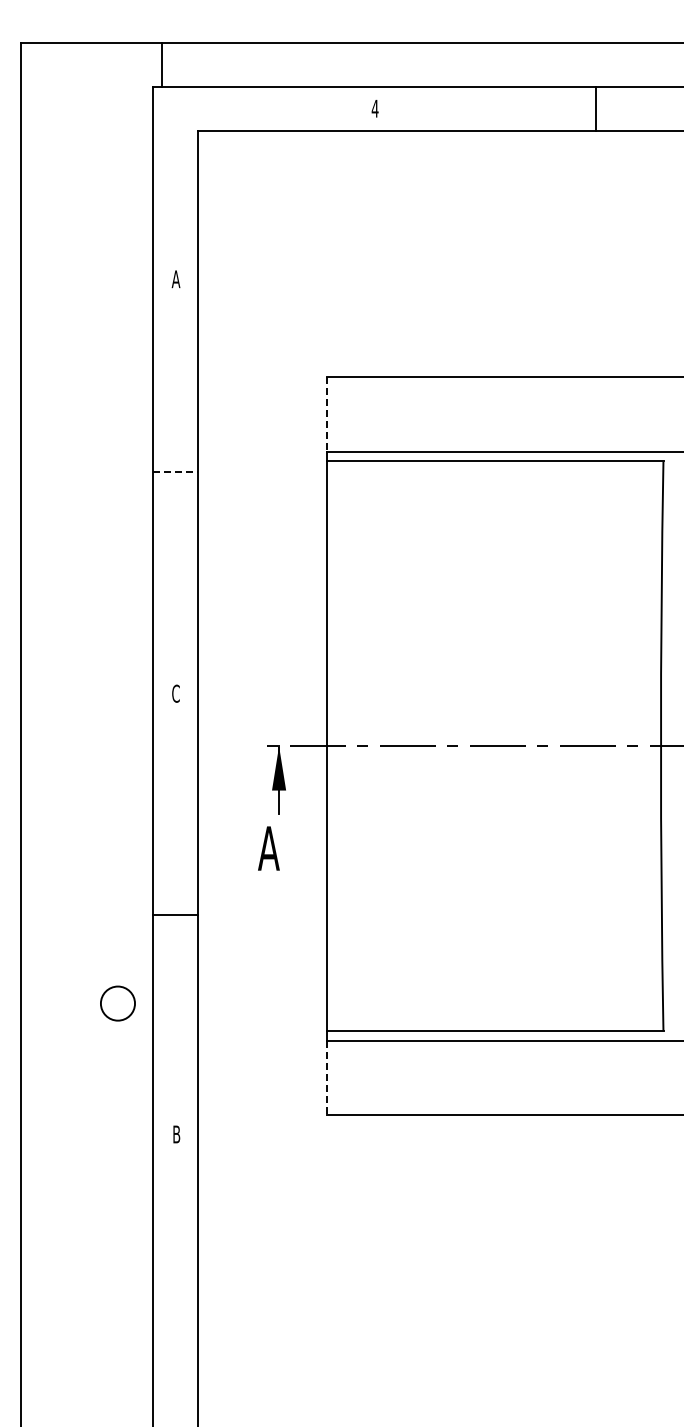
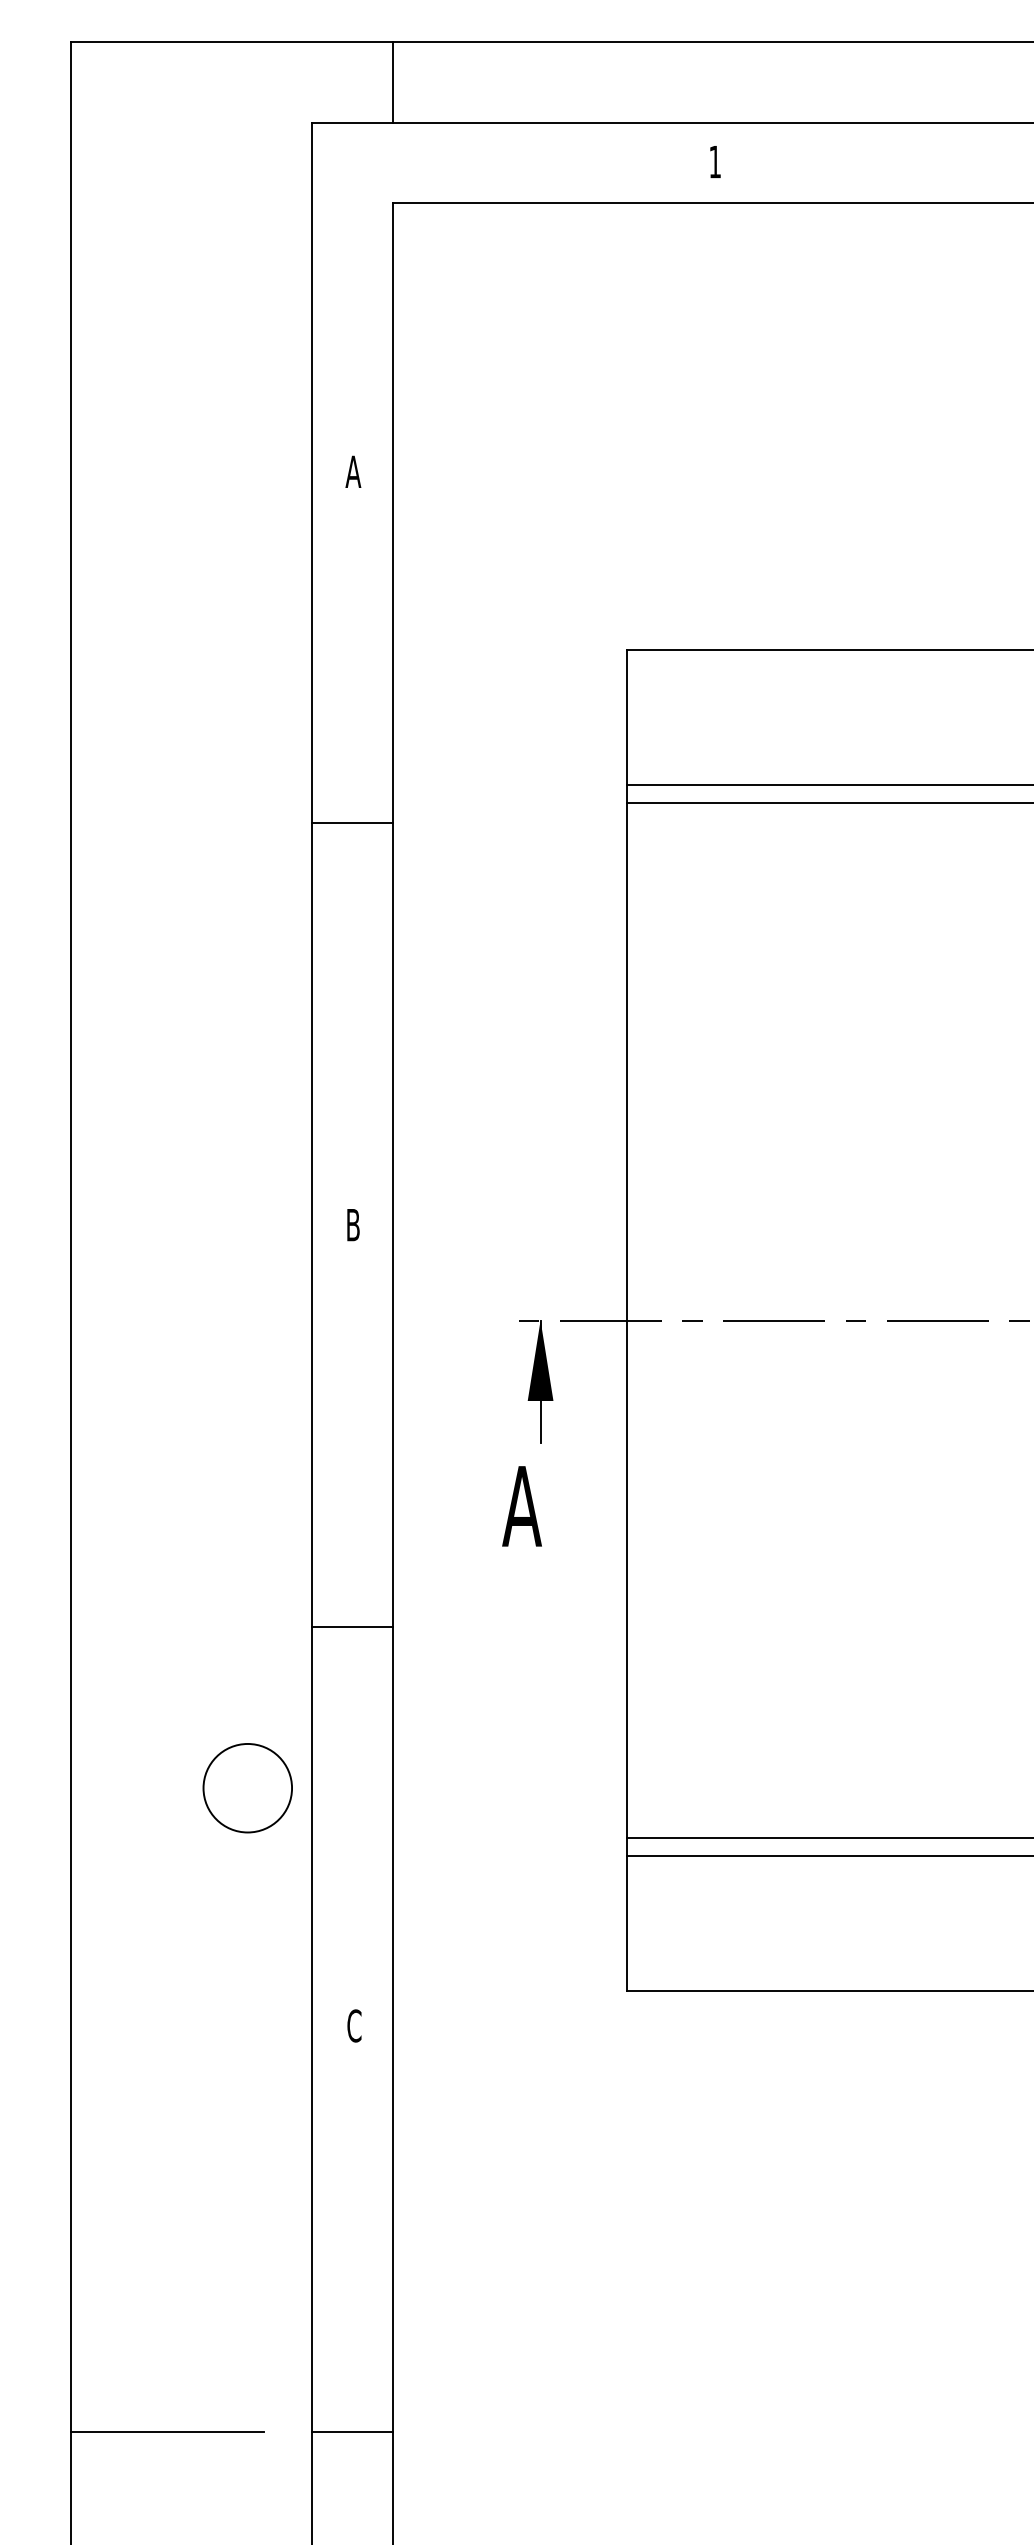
line: (161, 64) -> (392, 81), moved
text: (374, 108) -> (713, 161), 4 -> 1
line: (326, 415) -> (626, 719), dashed -> solid
line: (176, 472) -> (354, 823), dashed -> solid
text: (175, 693) -> (352, 1224), C -> B
circle: (117, 1003) -> (246, 1787), size x1.43
line: (326, 1078) -> (626, 1924), dashed -> solid
text: (176, 1134) -> (354, 2026), B -> C
line: (73, 1357) -> (166, 2431), added
line: (175, 1357) -> (352, 2431), added

